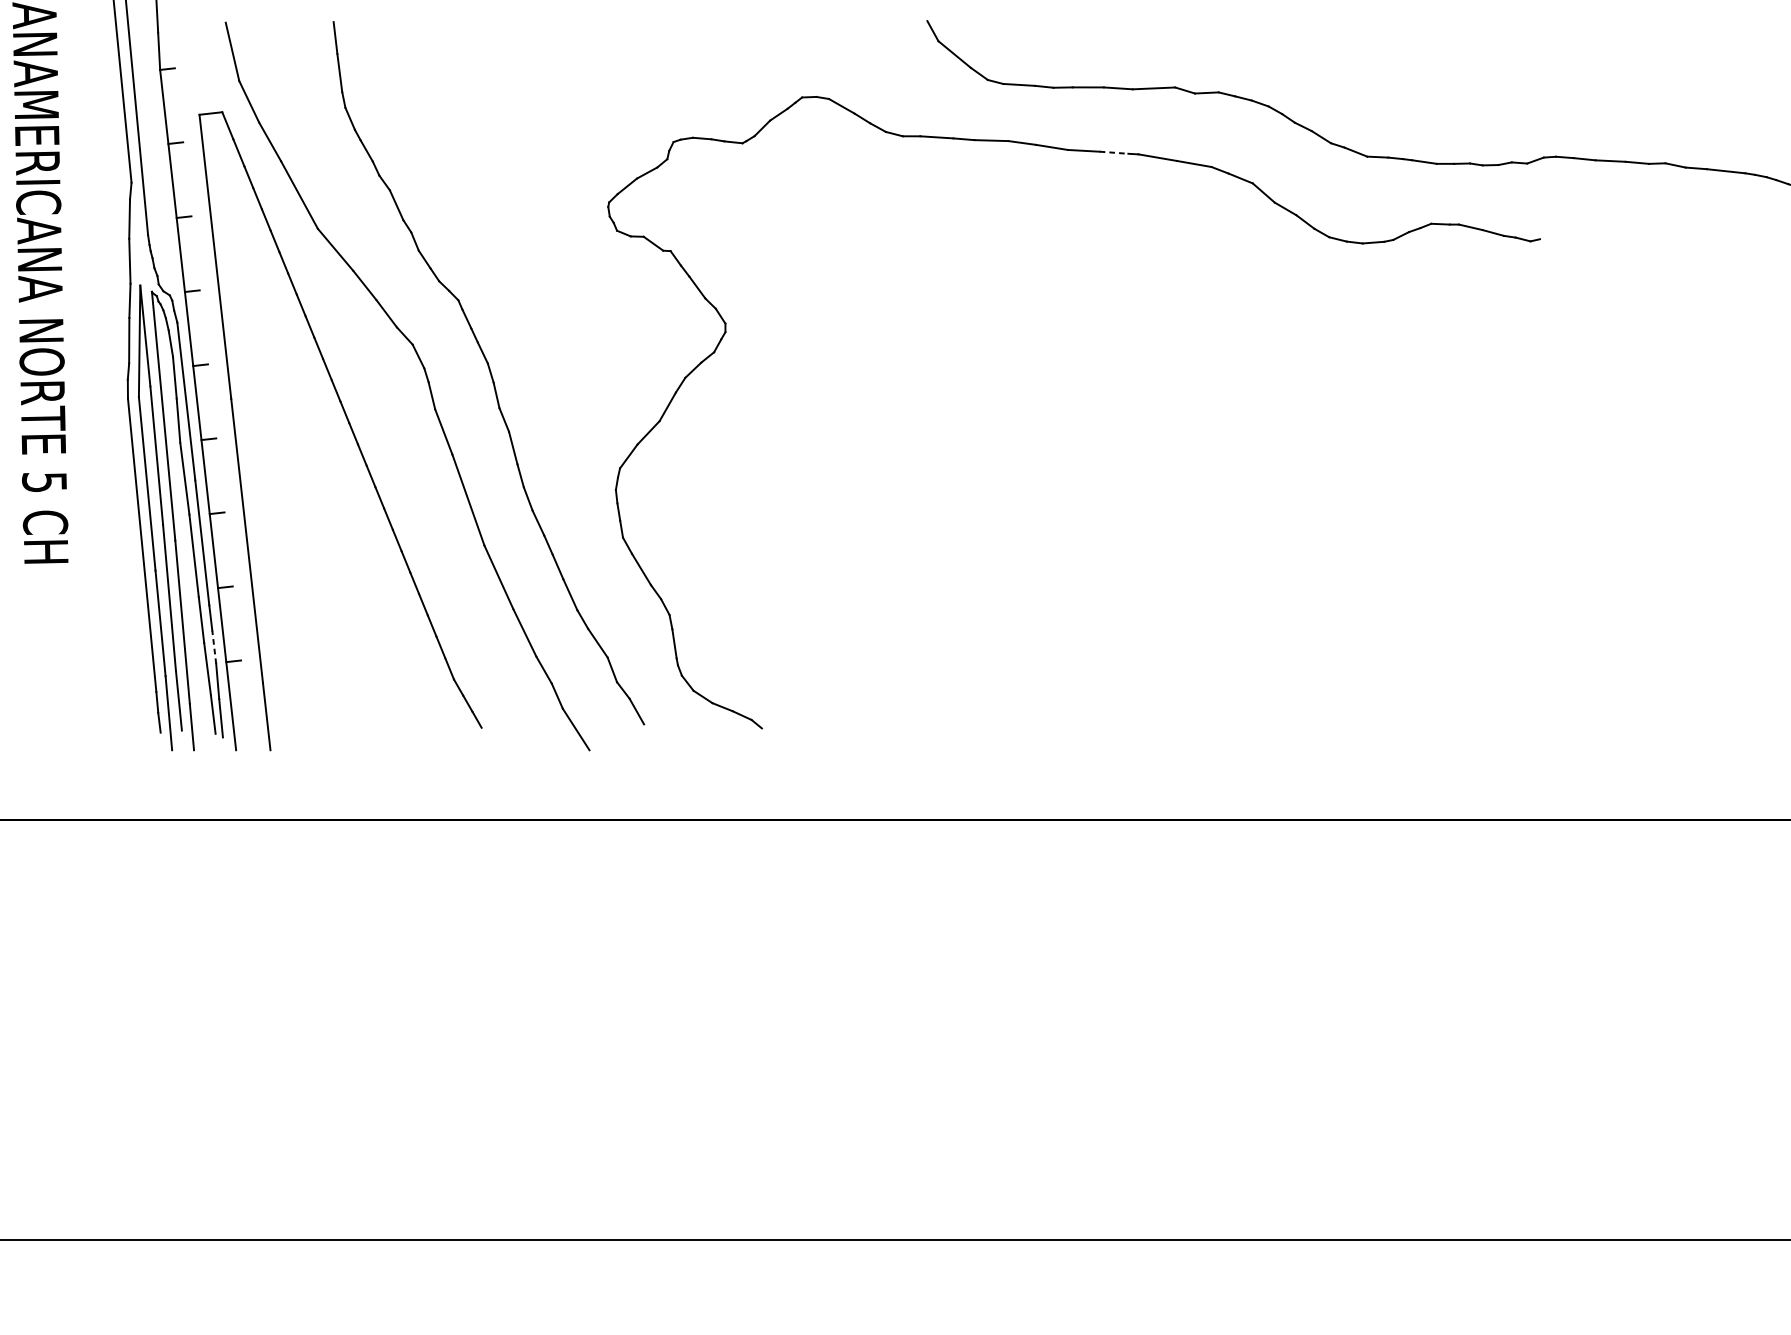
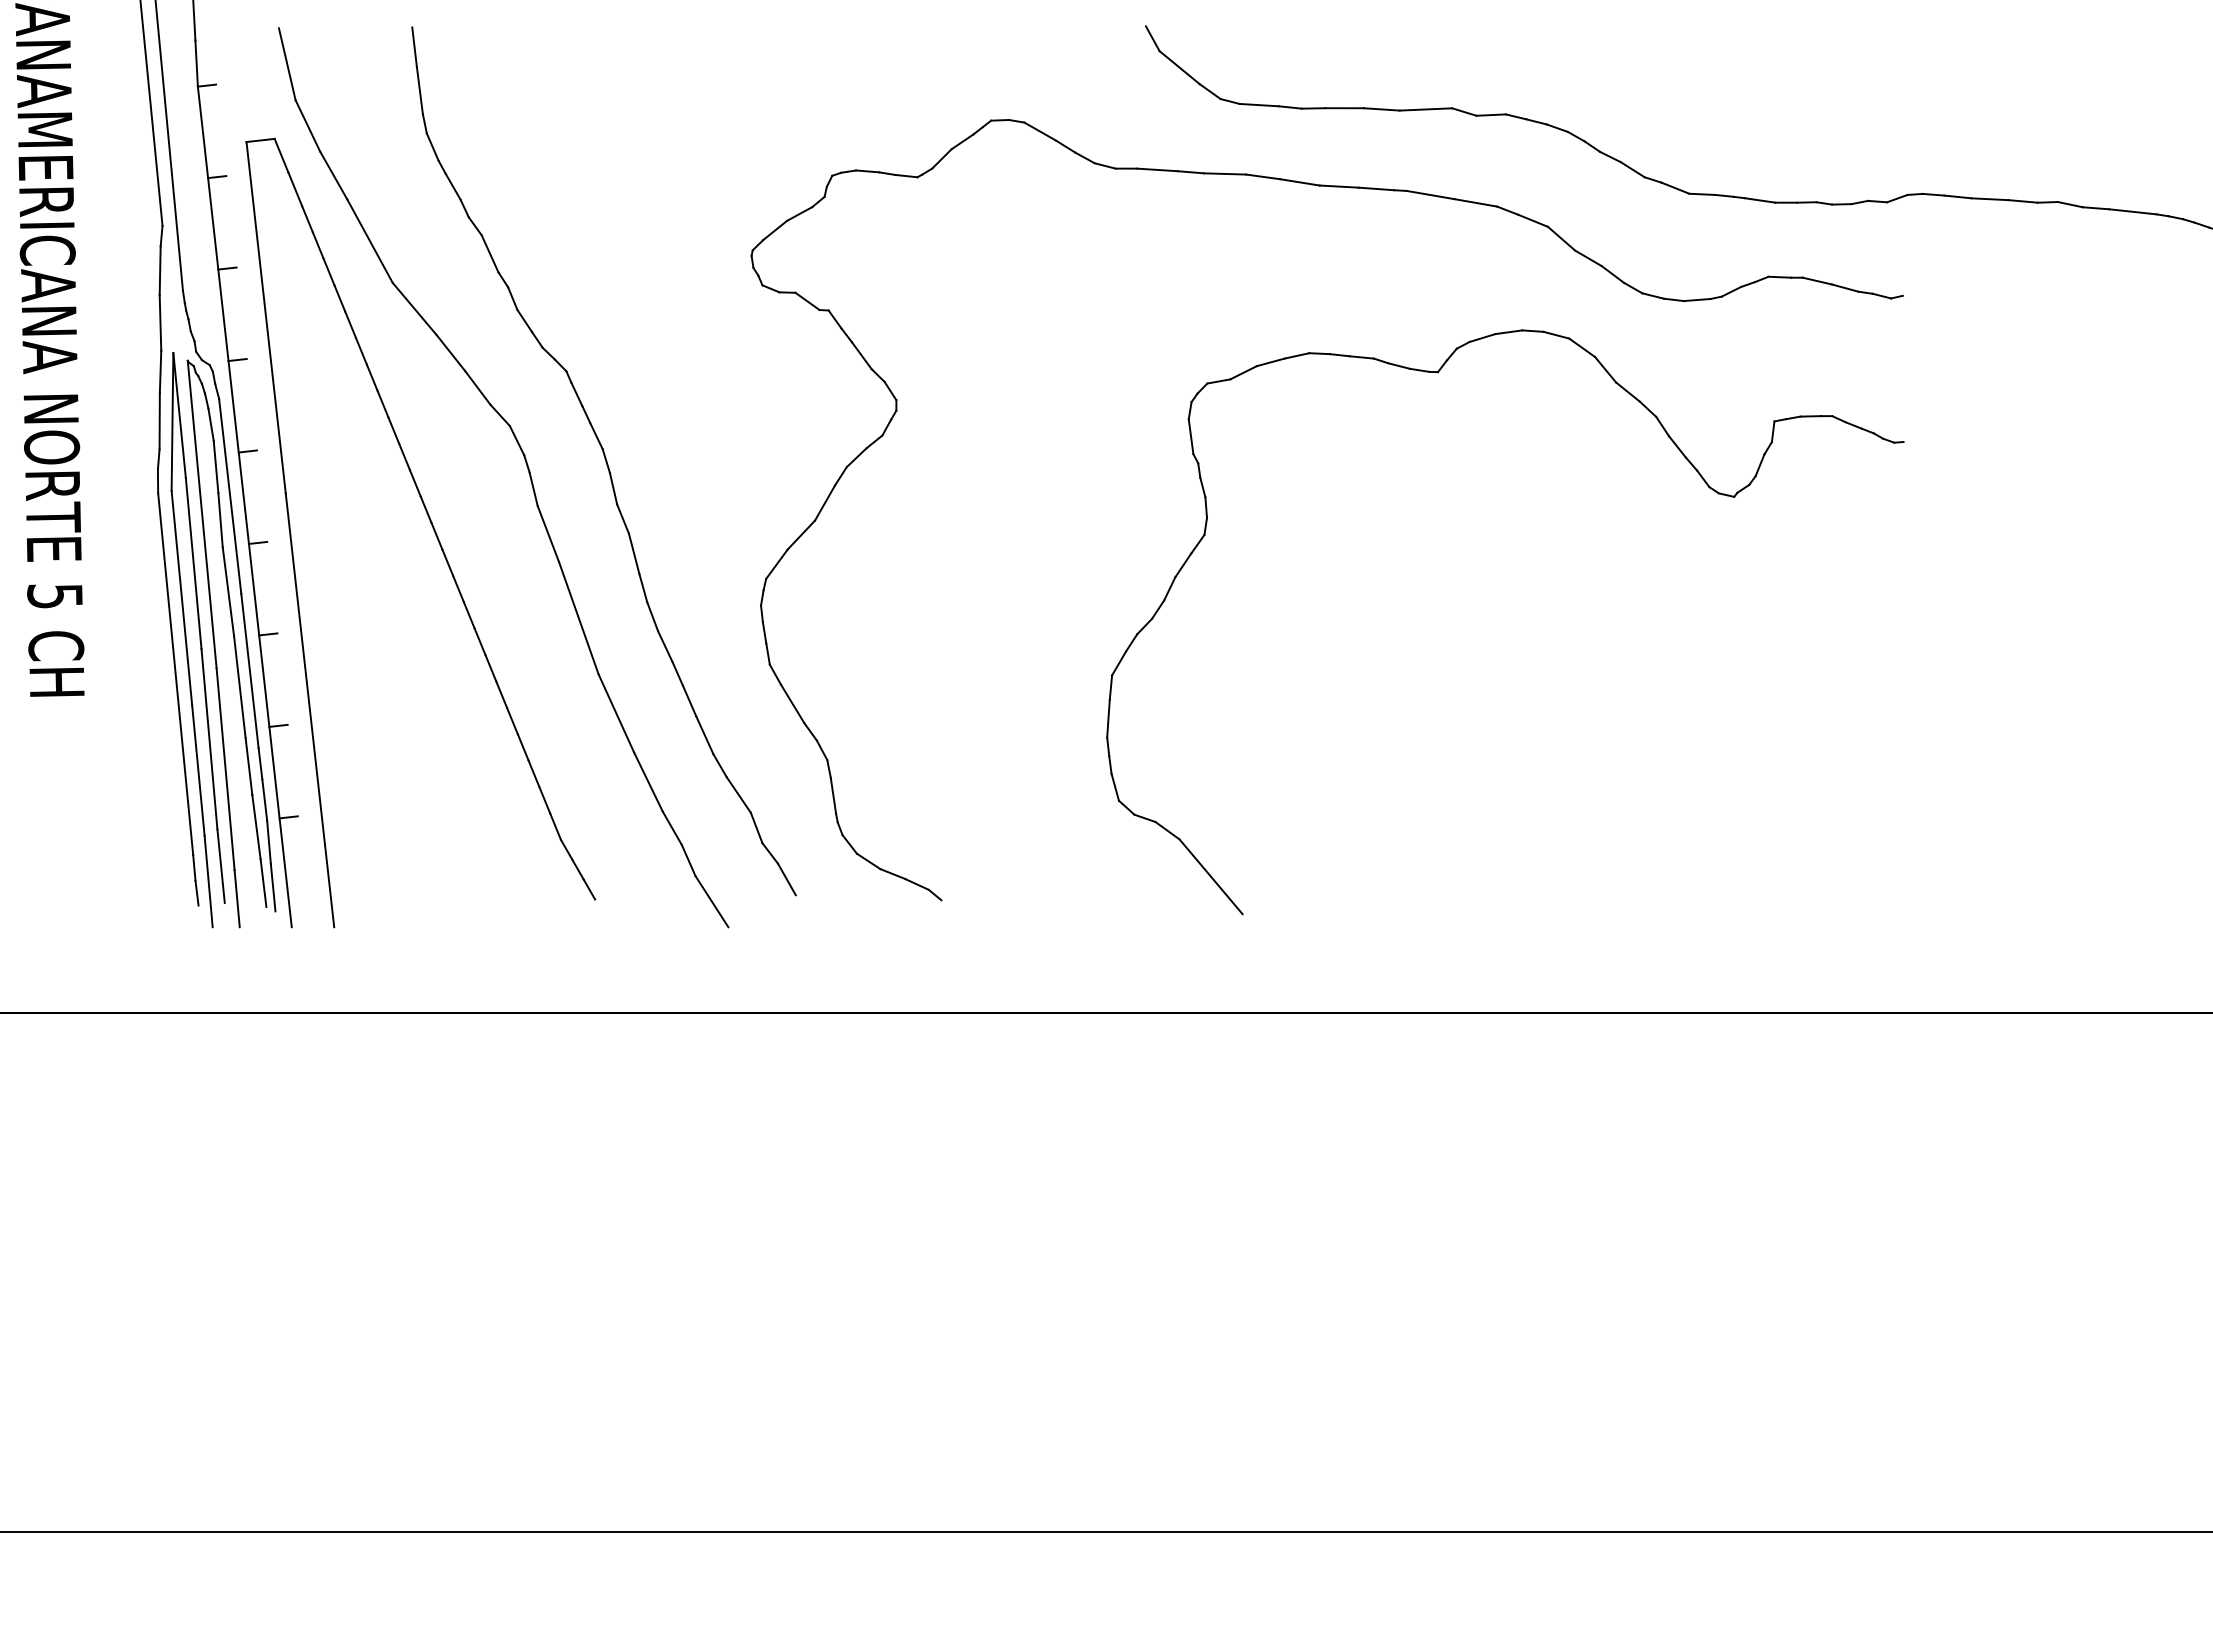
line: (1114, 152) -> (1376, 188), dashed -> solid
part: (1366, 374) -> (1688, 462), added
line: (214, 647) -> (264, 800), dashed -> solid

